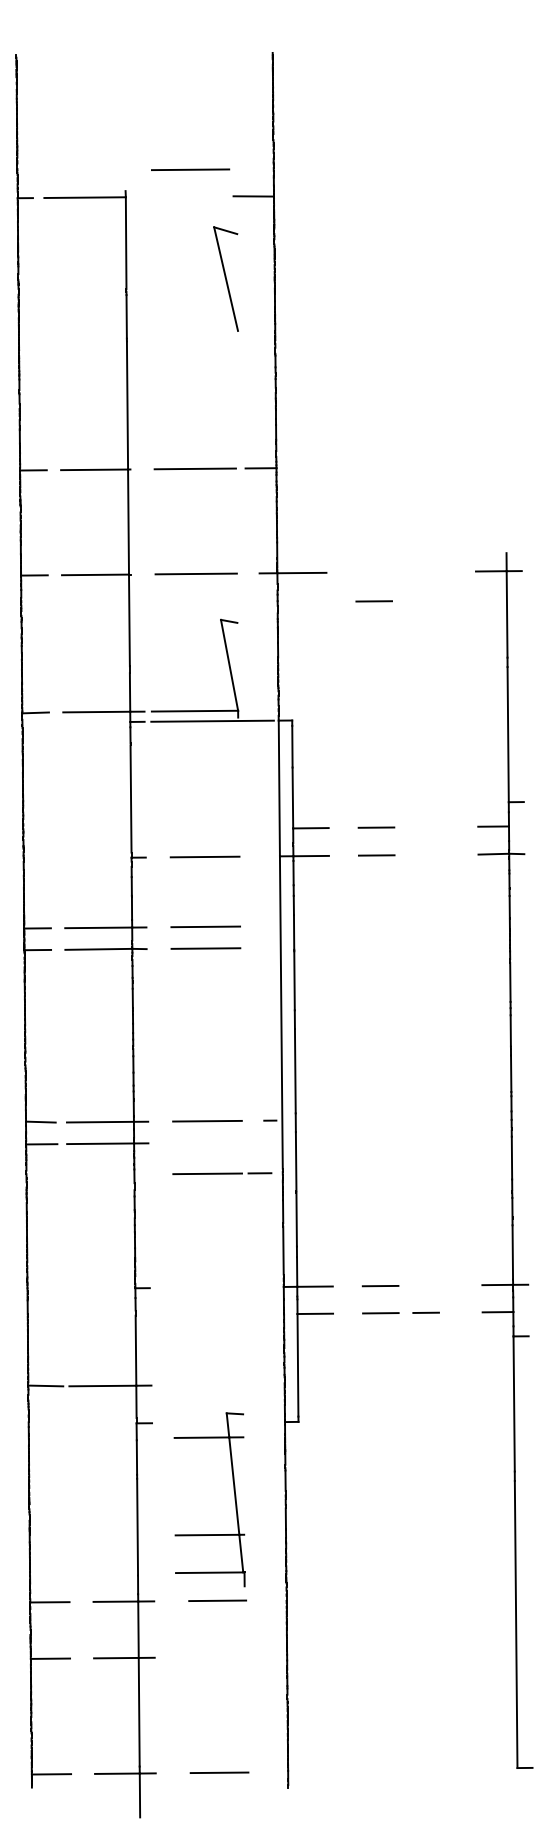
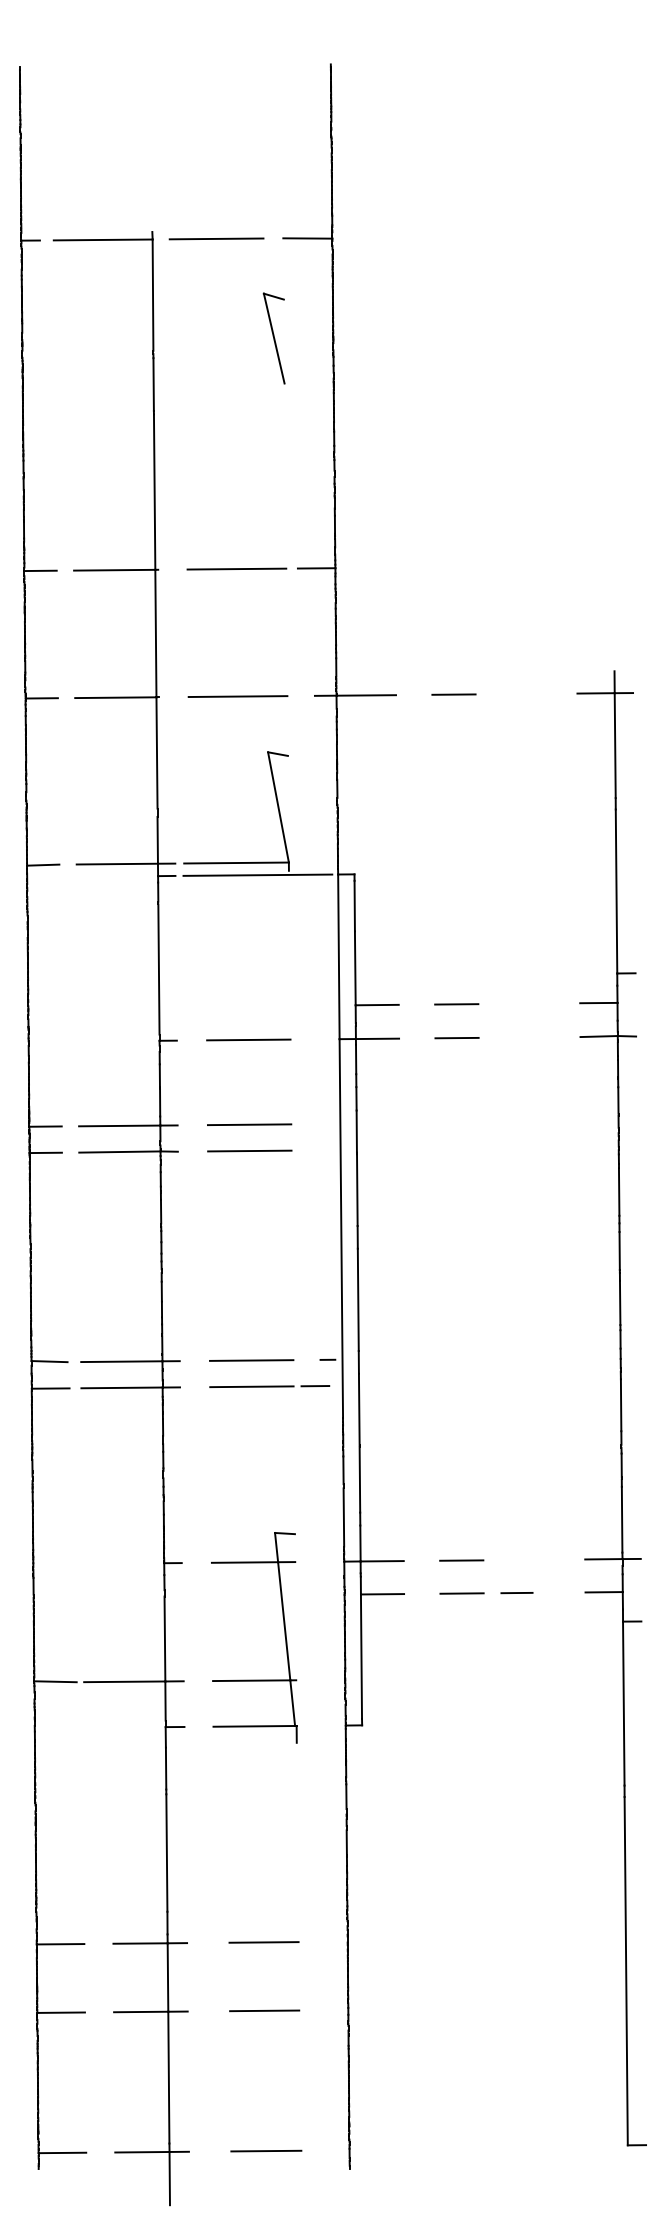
line: (190, 169) -> (216, 238), moved
part: (225, 278) -> (273, 338), size x0.71
line: (373, 601) -> (453, 694), moved
line: (222, 1173) -> (269, 1386), moved
part: (234, 1499) -> (284, 1637), moved
line: (217, 1656) -> (263, 2009), added

